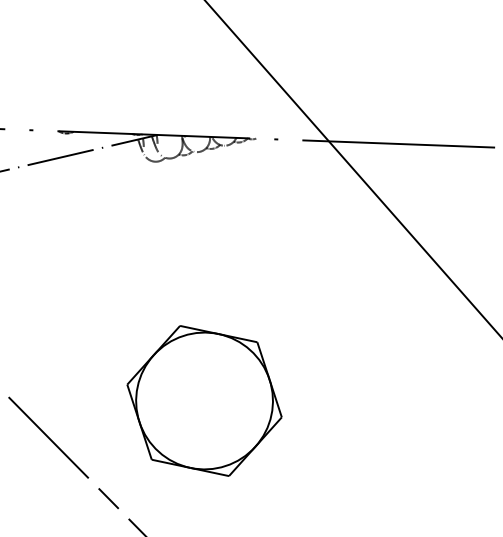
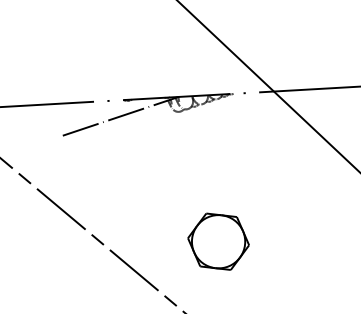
part: (204, 400) -> (218, 241), size x0.7

